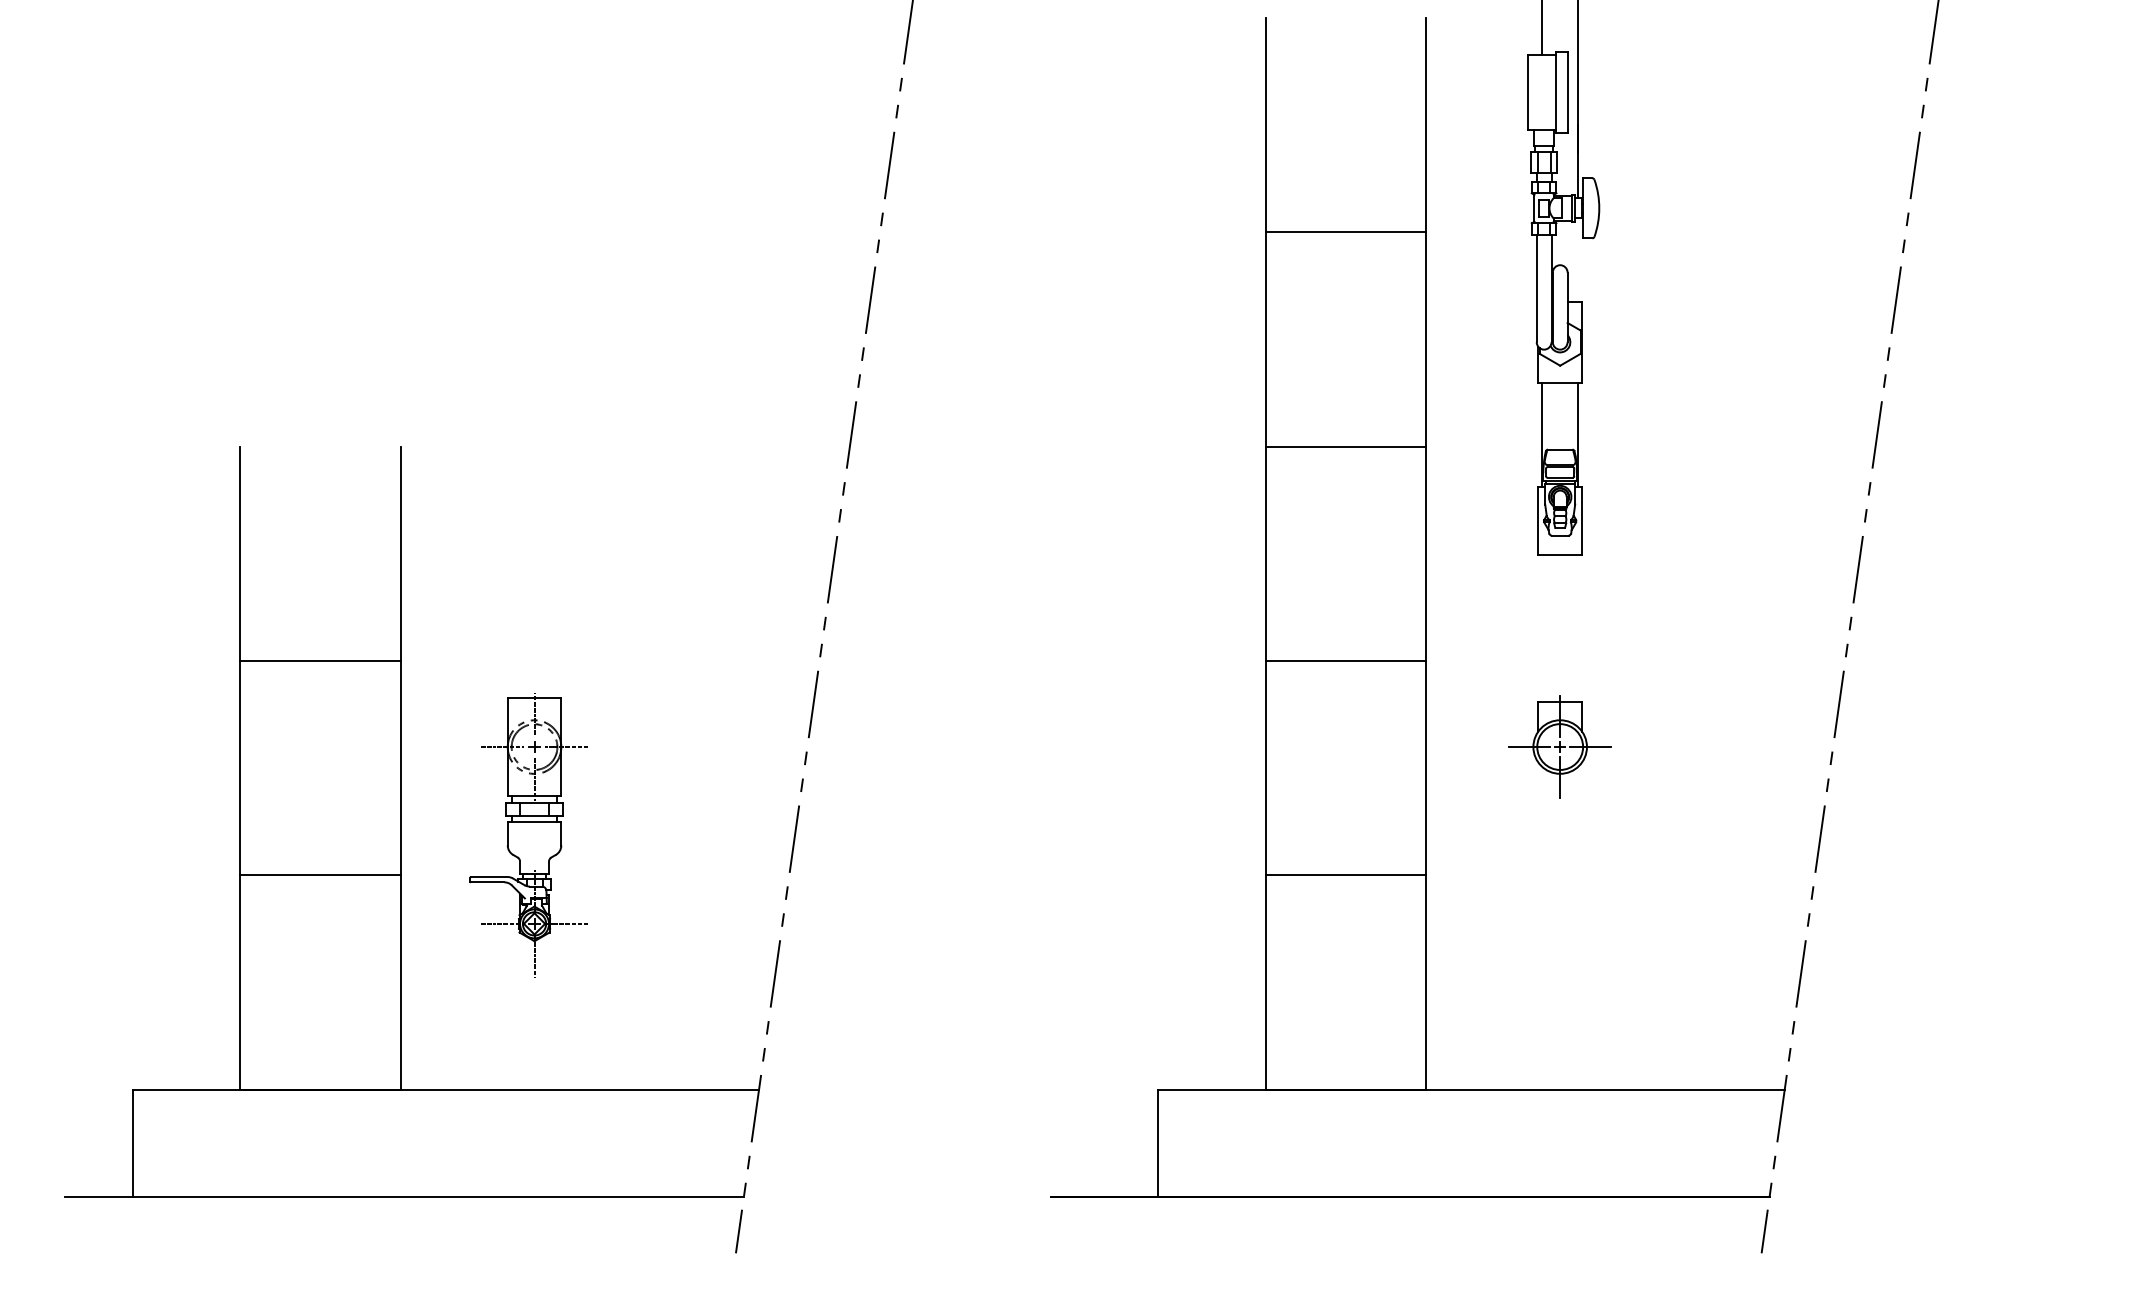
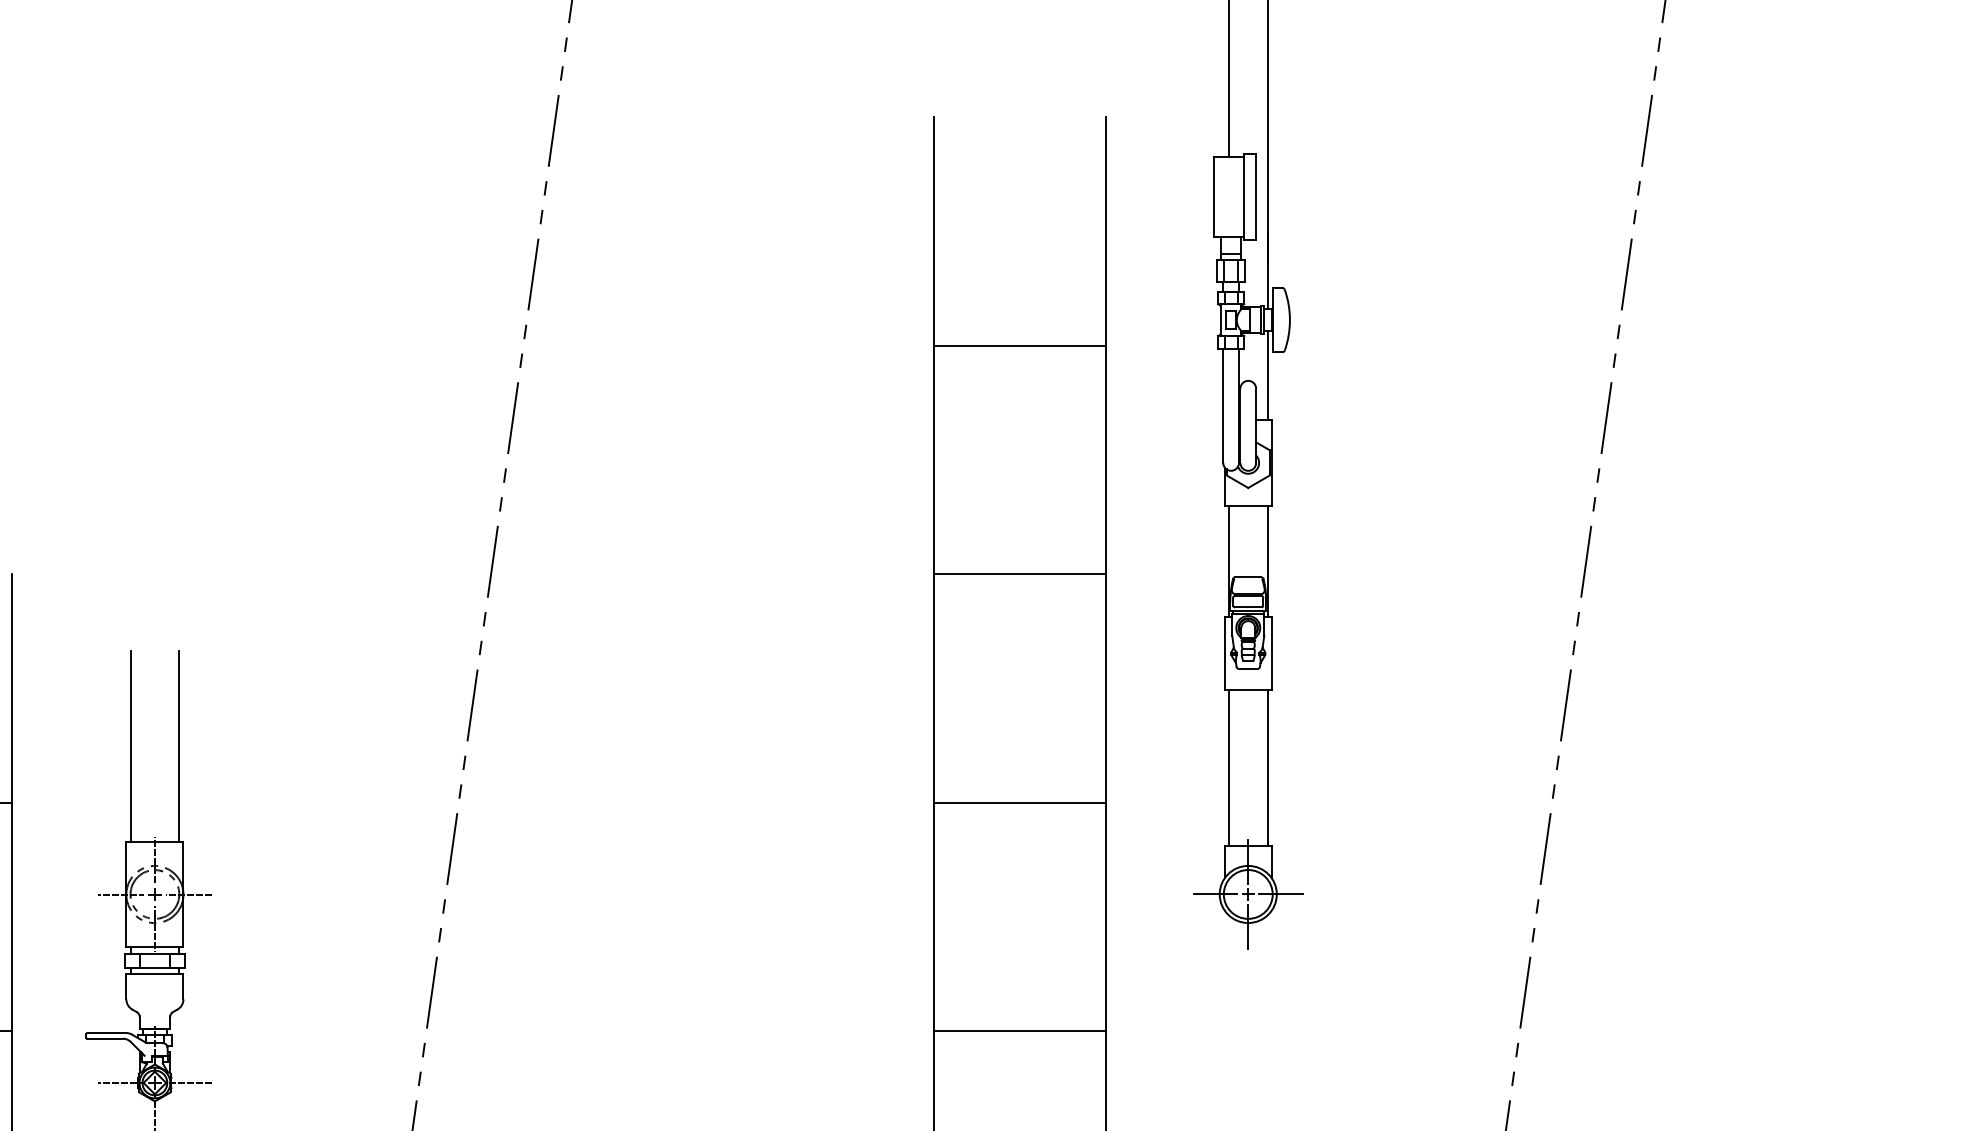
line: (1578, 259) -> (1267, 374), added
line: (511, 607) -> (130, 745), added
line: (557, 607) -> (179, 745), added
line: (1541, 628) -> (1228, 768), added
line: (1578, 628) -> (1267, 768), added

